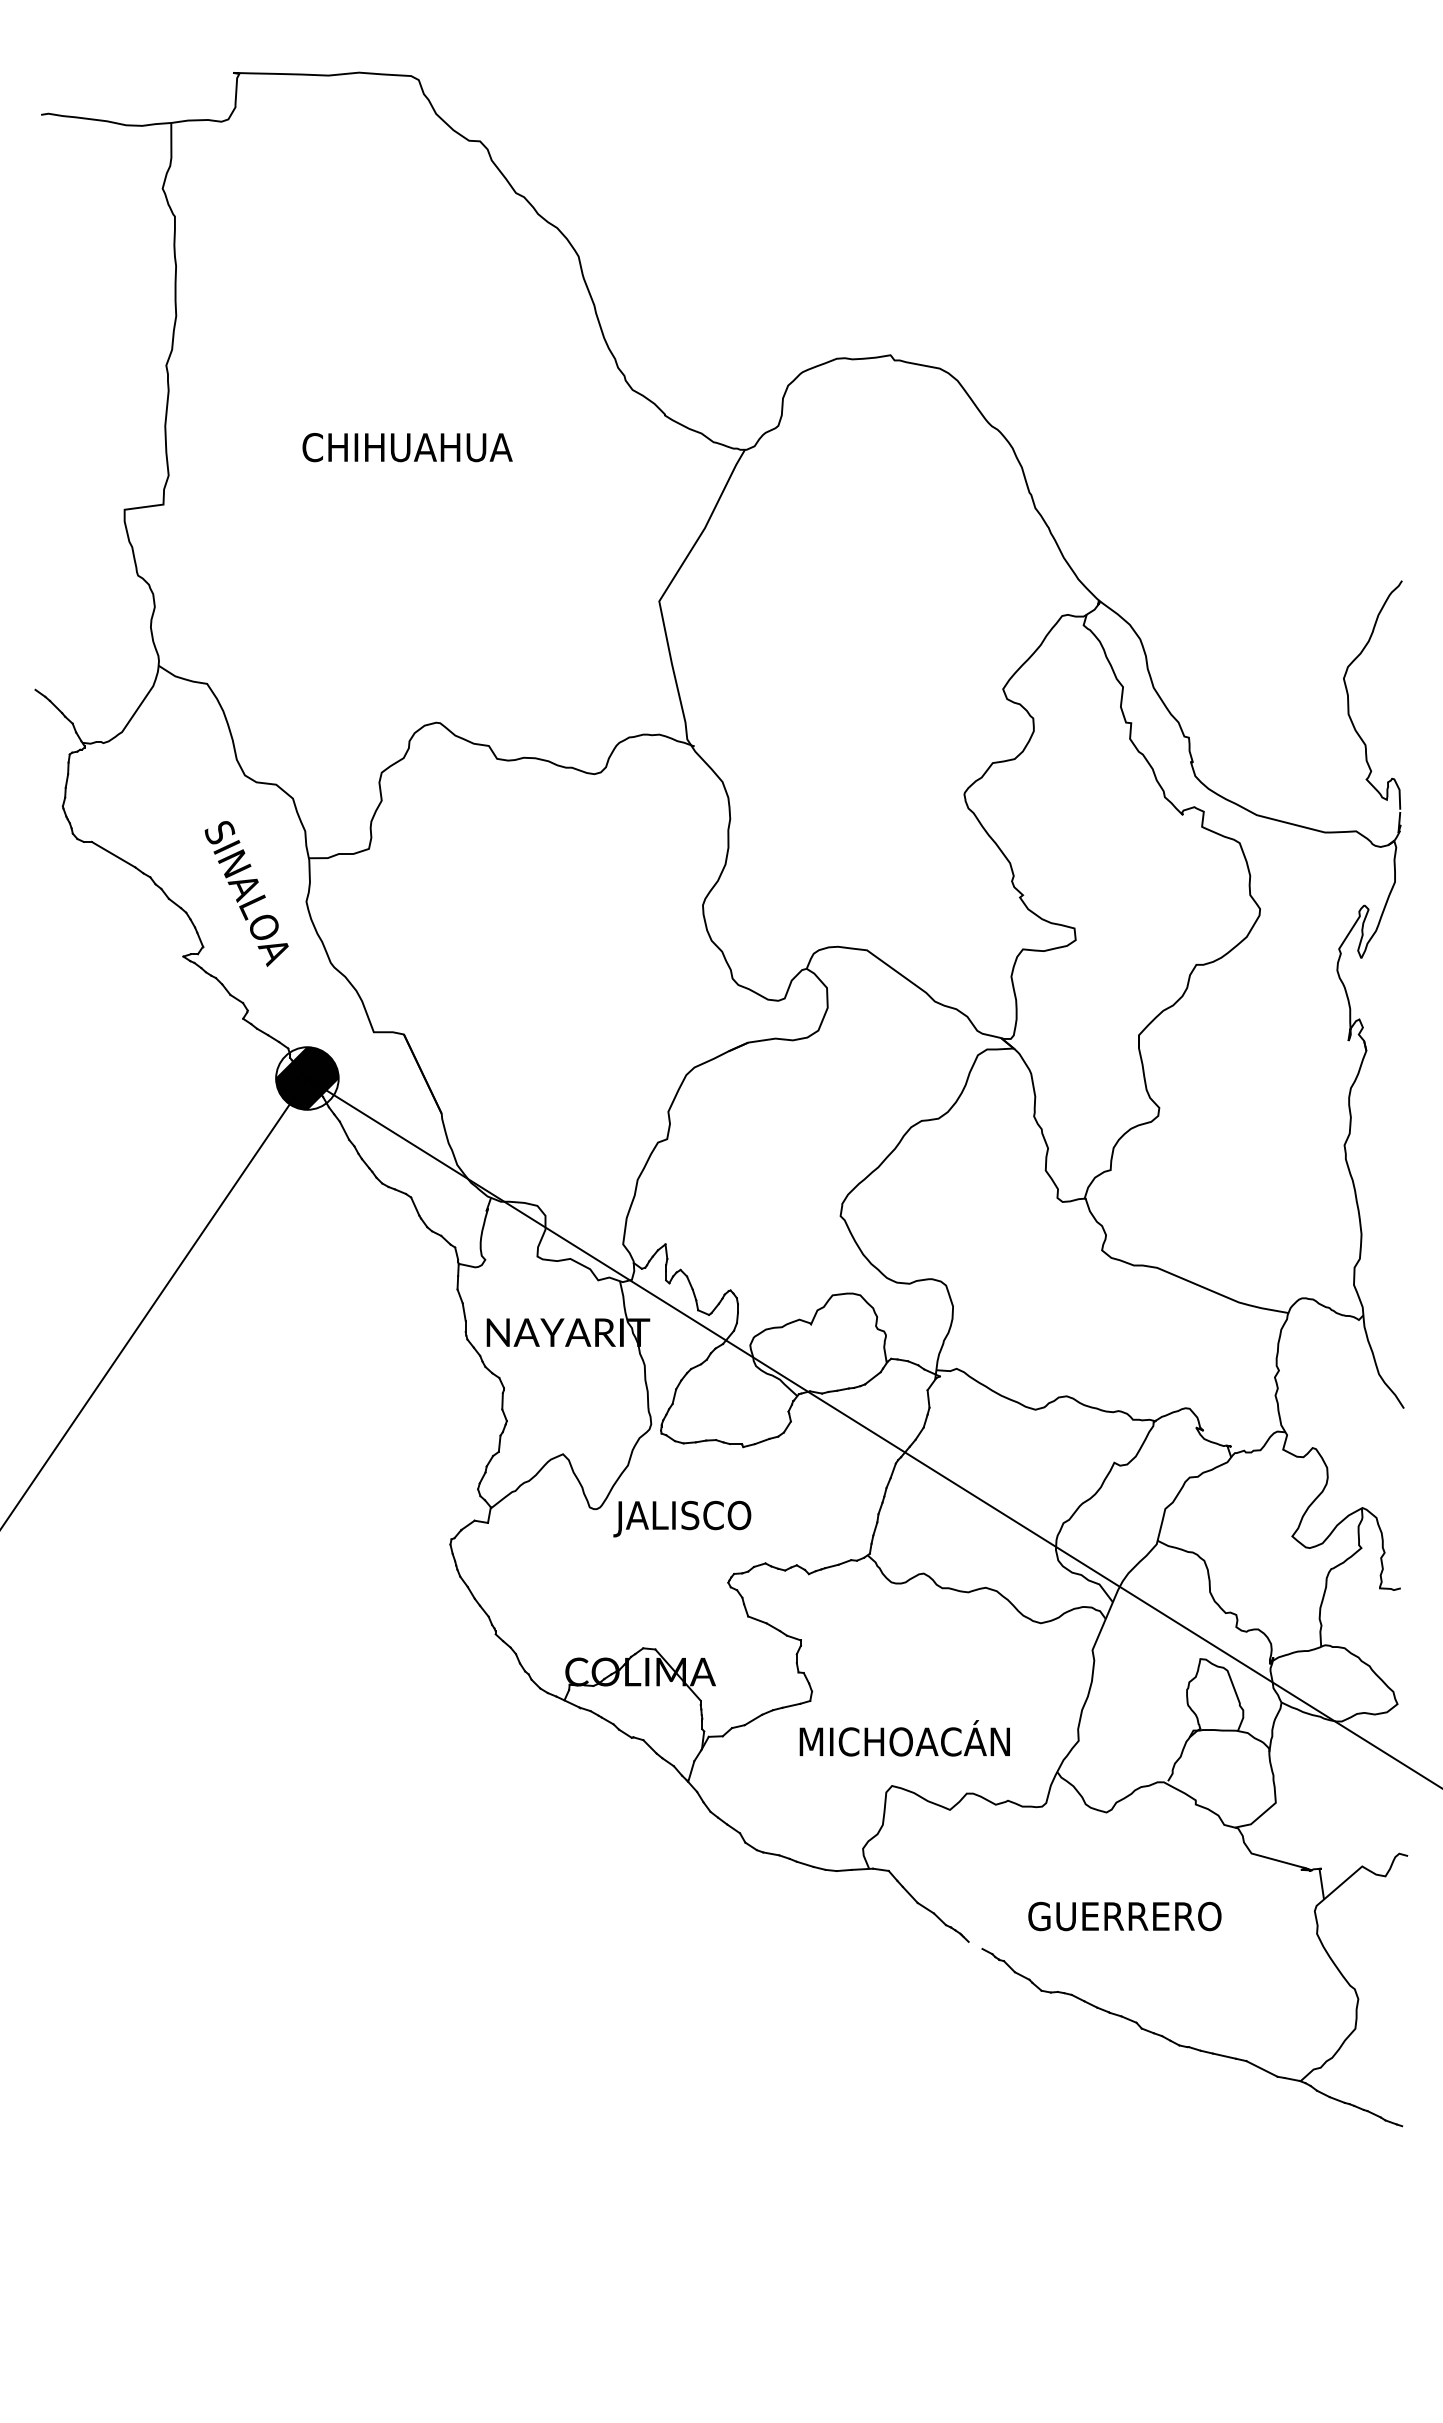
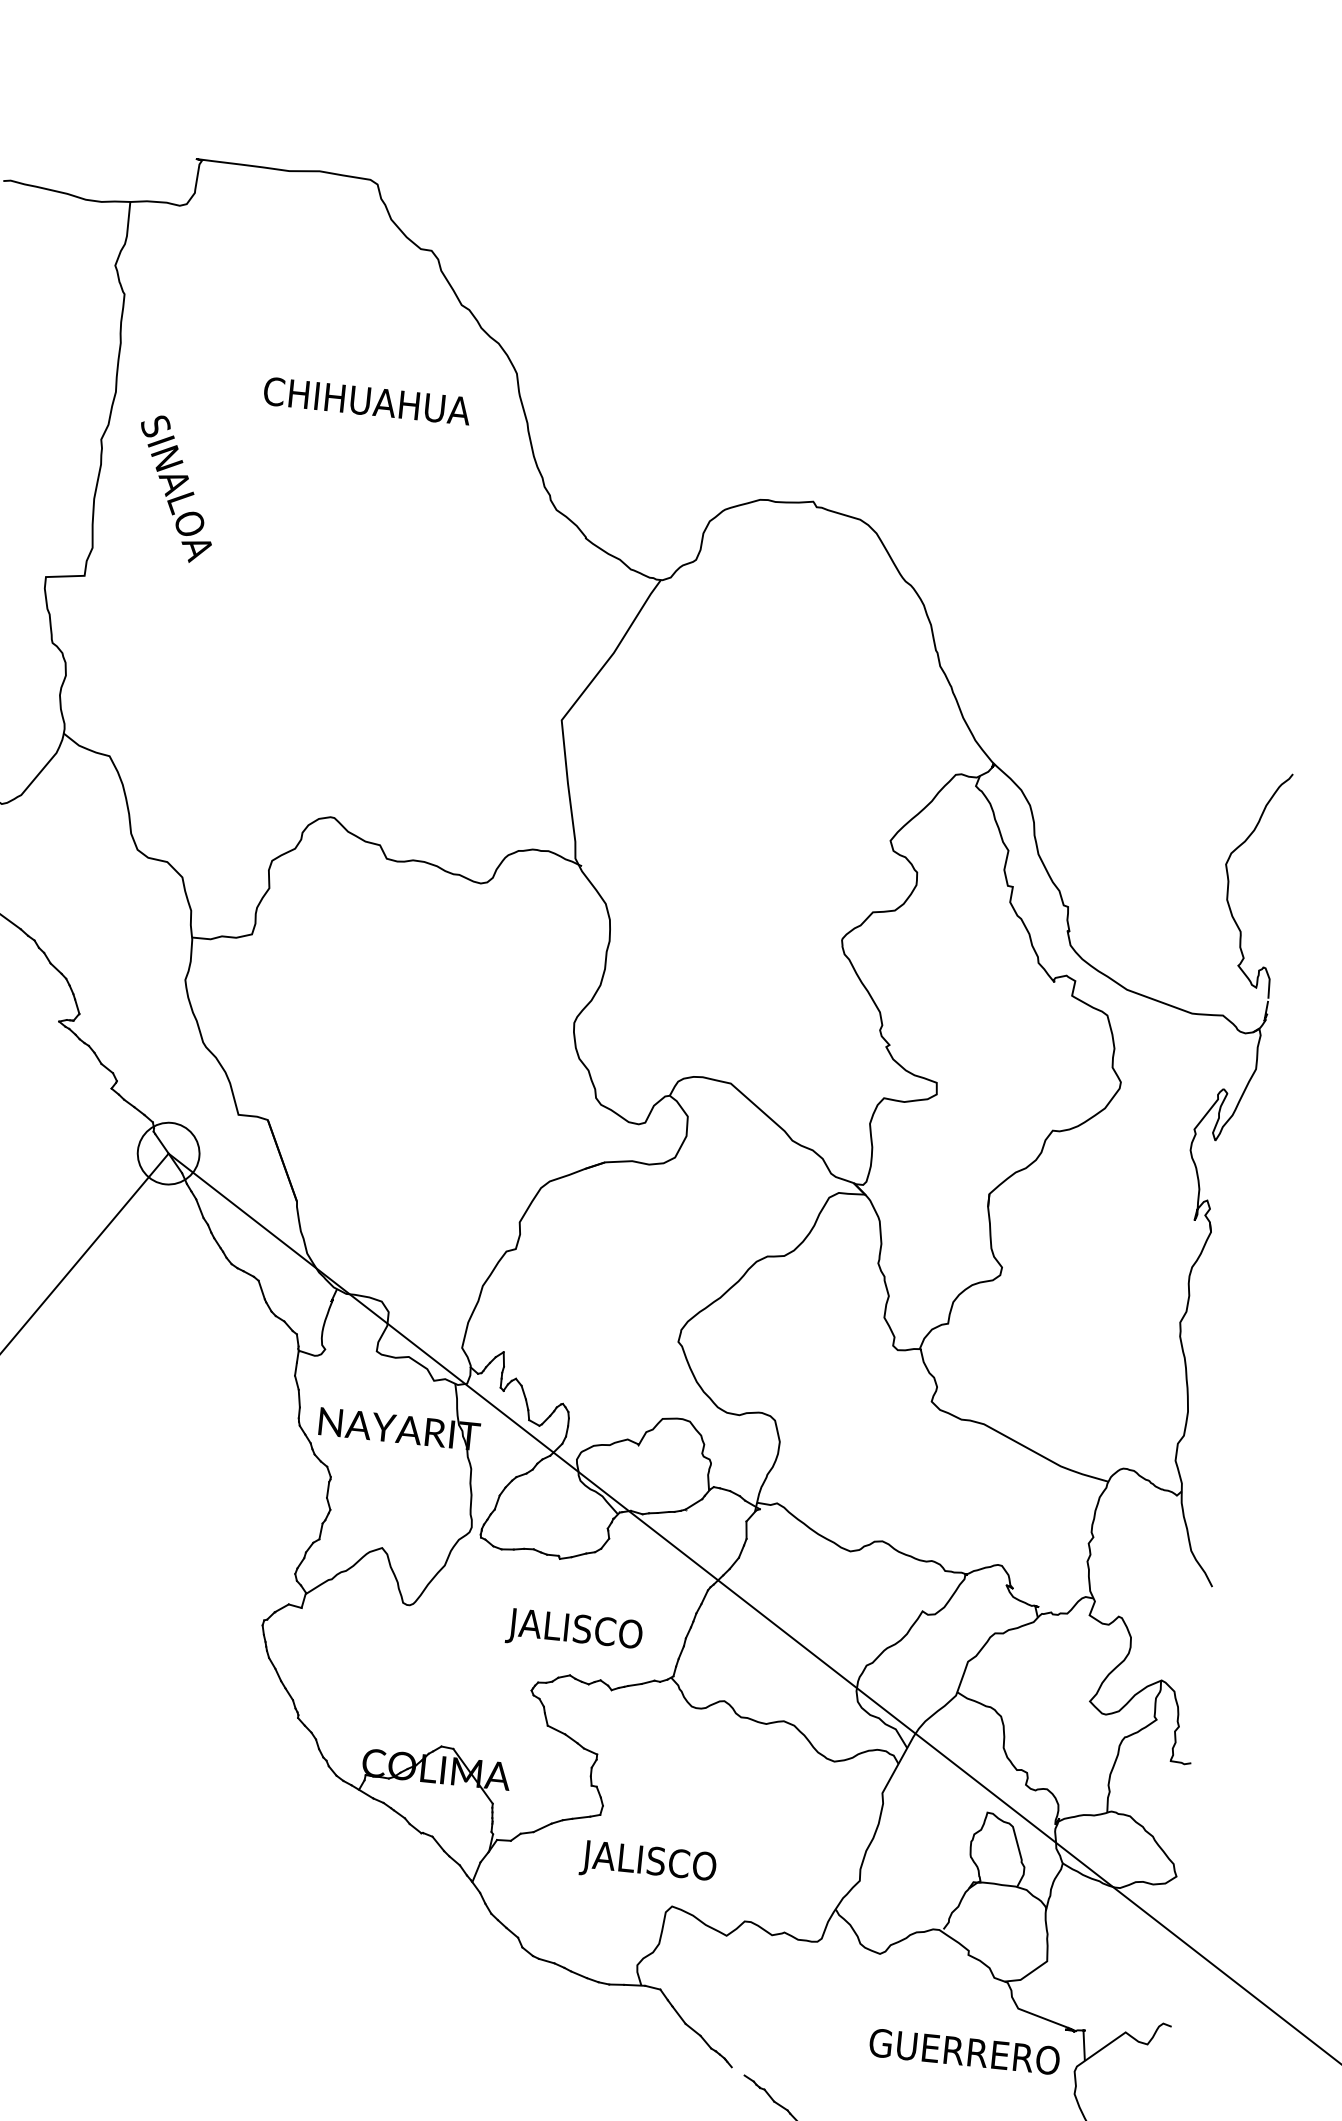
text: (407, 447) -> (367, 401), moved
text: (246, 893) -> (175, 488), moved
hatch: (307, 1078) -> (168, 1153), removed
text: (682, 1518) -> (574, 1631), moved
text: (901, 1741) -> (685, 1863), MICHOACÁN -> JALISCO
text: (1124, 1916) -> (964, 2051), moved

